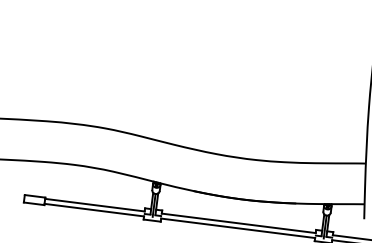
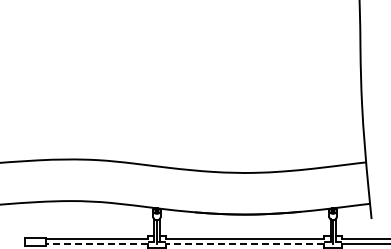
line: (93, 210) -> (96, 244), solid -> dashed
line: (237, 228) -> (244, 244), solid -> dashed

